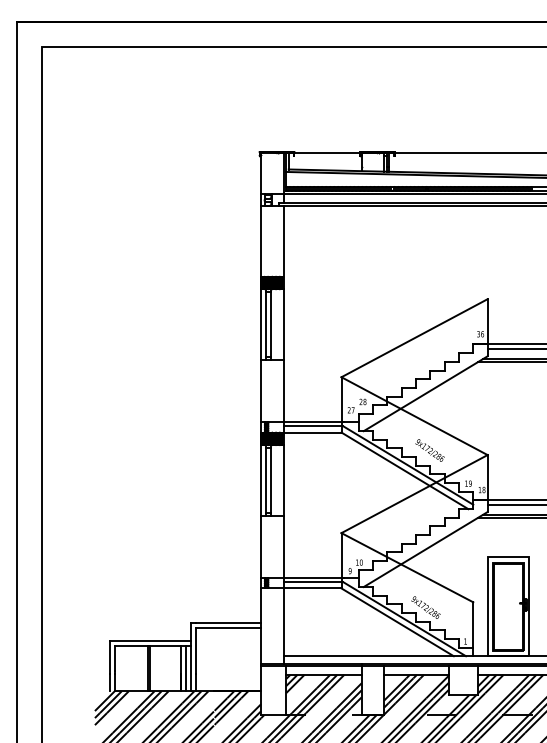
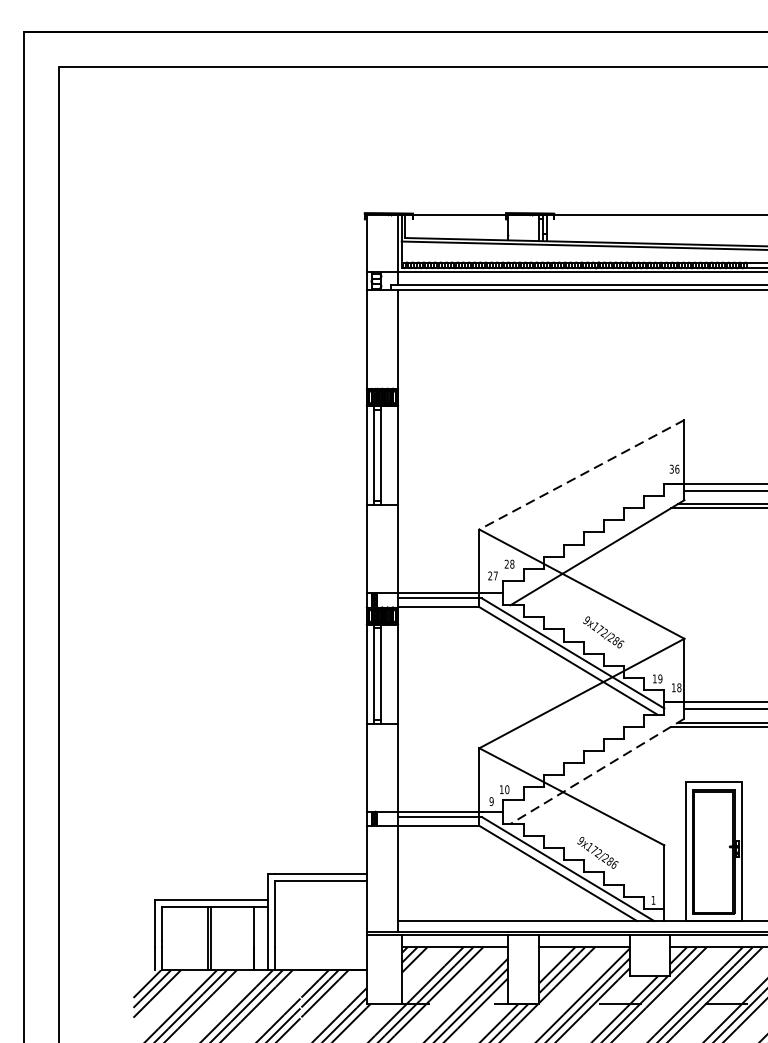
line: (414, 338) -> (581, 475), solid -> dashed
line: (425, 549) -> (597, 771), solid -> dashed
line: (185, 668) -> (260, 938), removed

